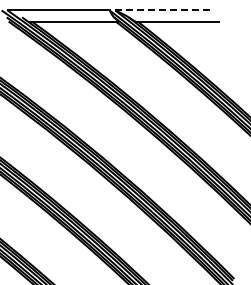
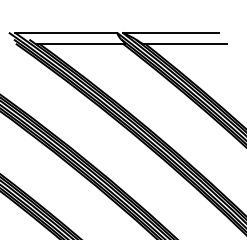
line: (164, 10) -> (171, 32), dashed -> solid

